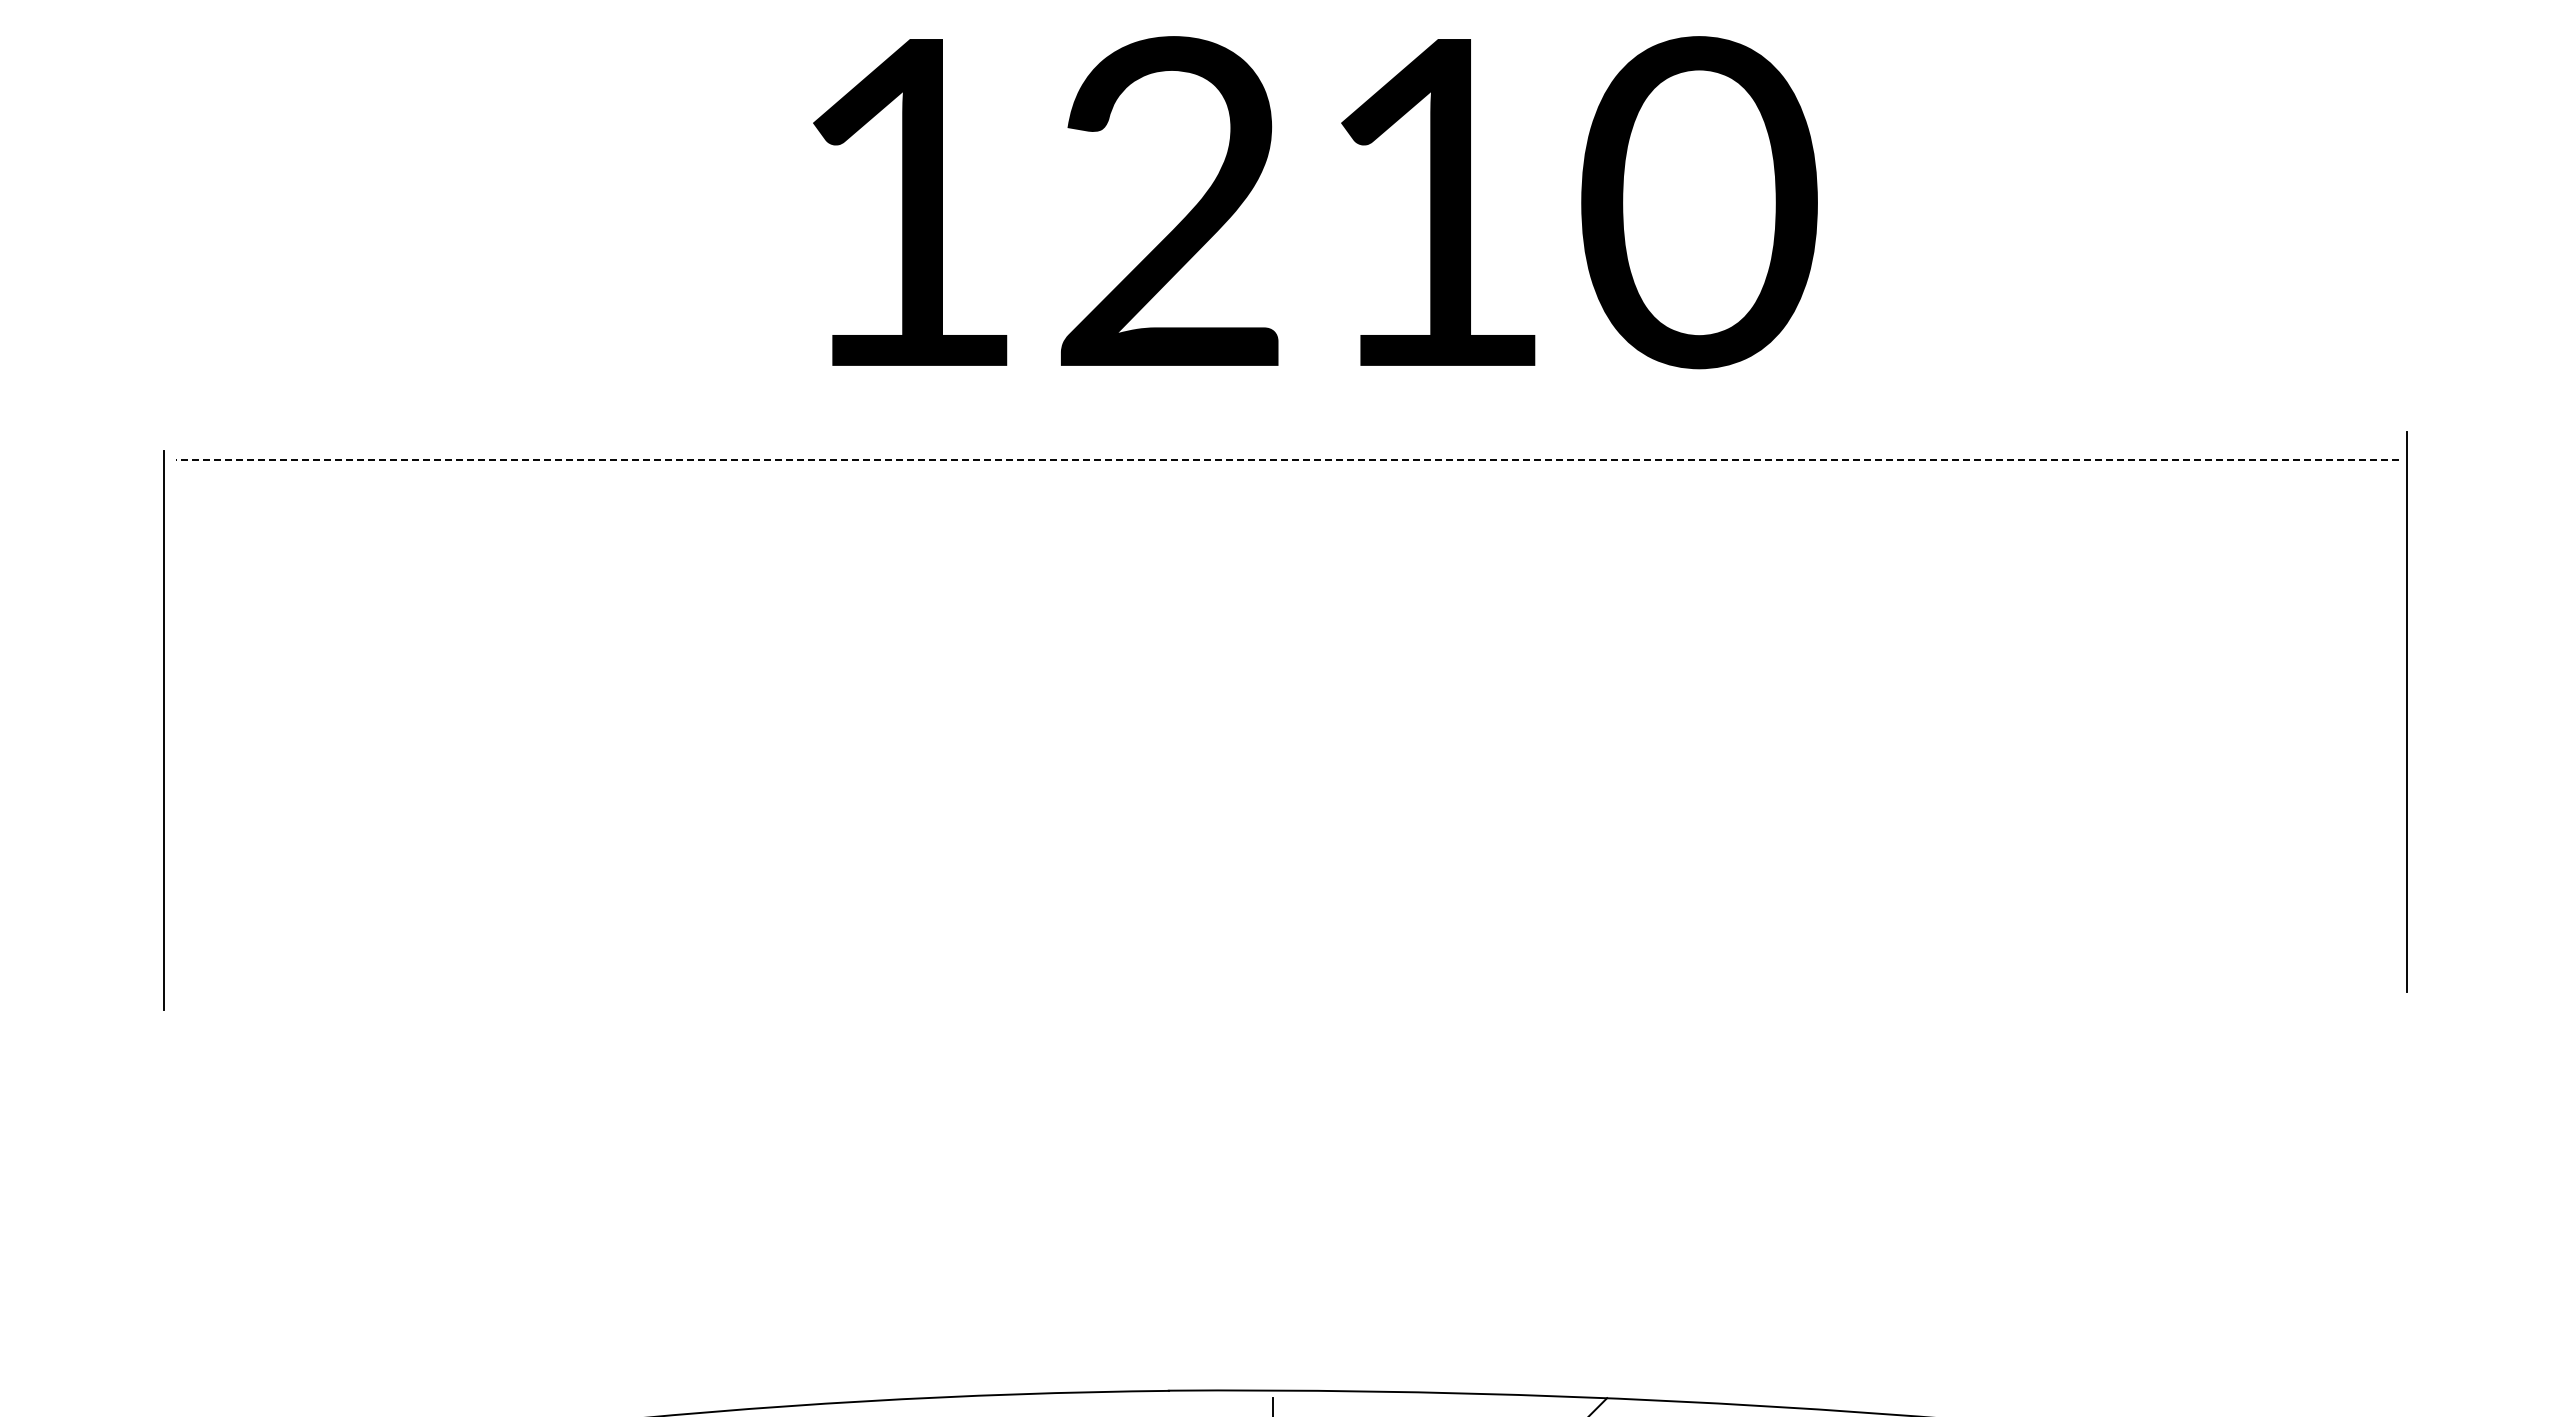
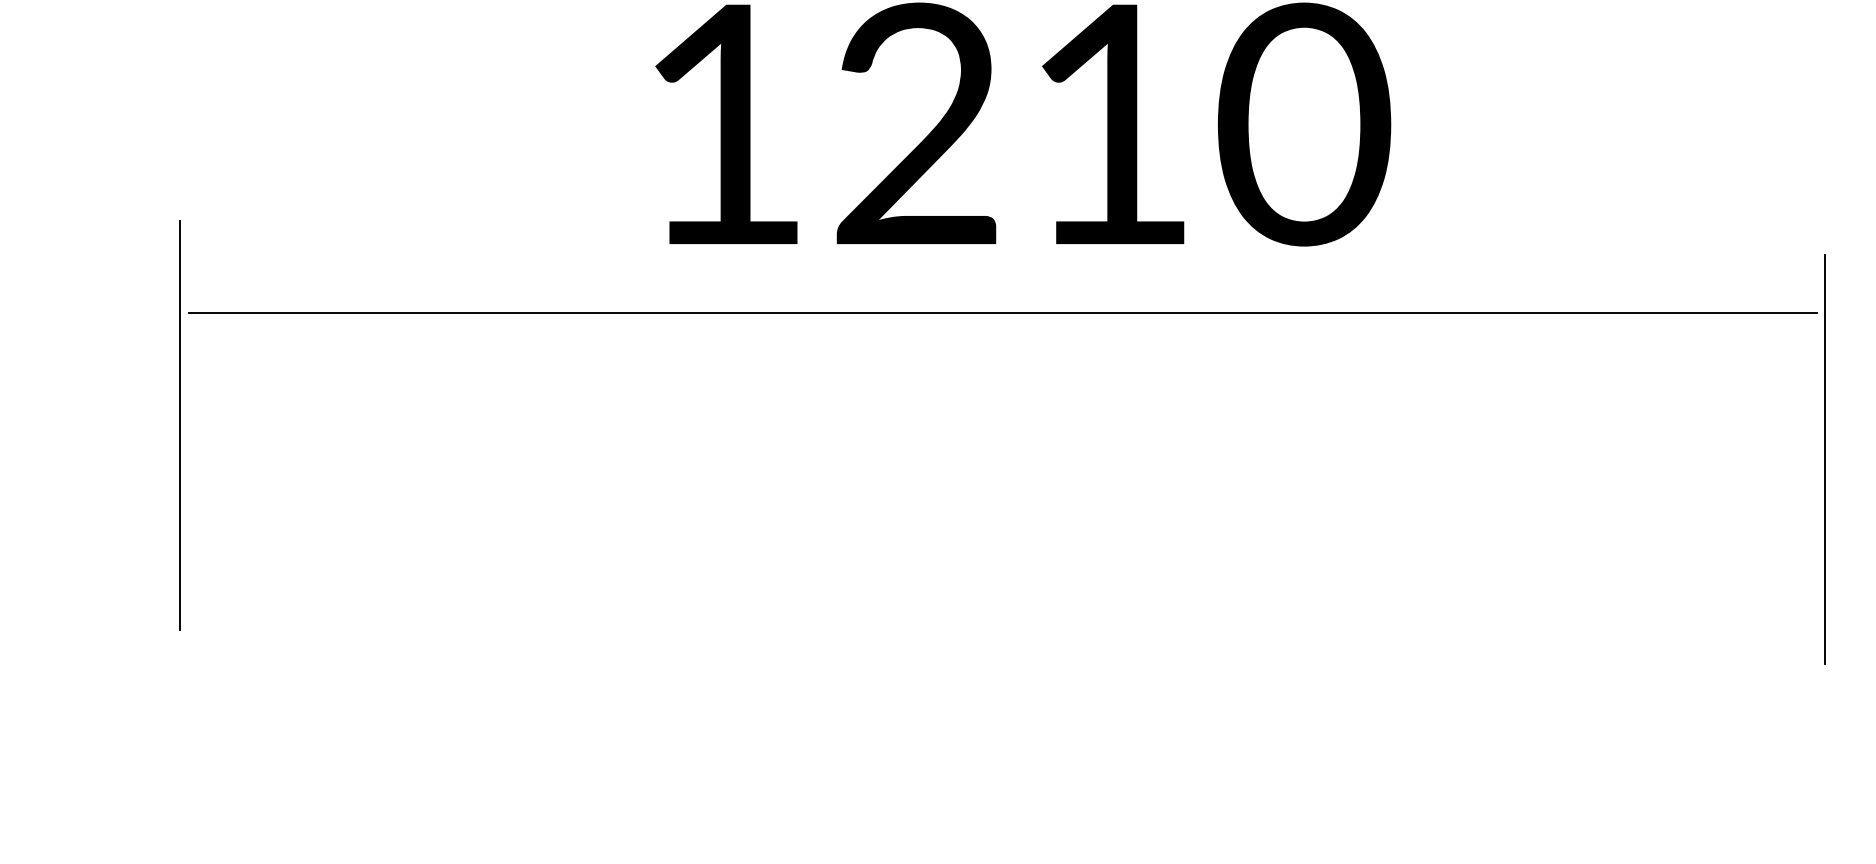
line: (1287, 460) -> (1002, 313), dashed -> solid
line: (2406, 711) -> (1824, 459), moved
line: (163, 730) -> (179, 425), moved

